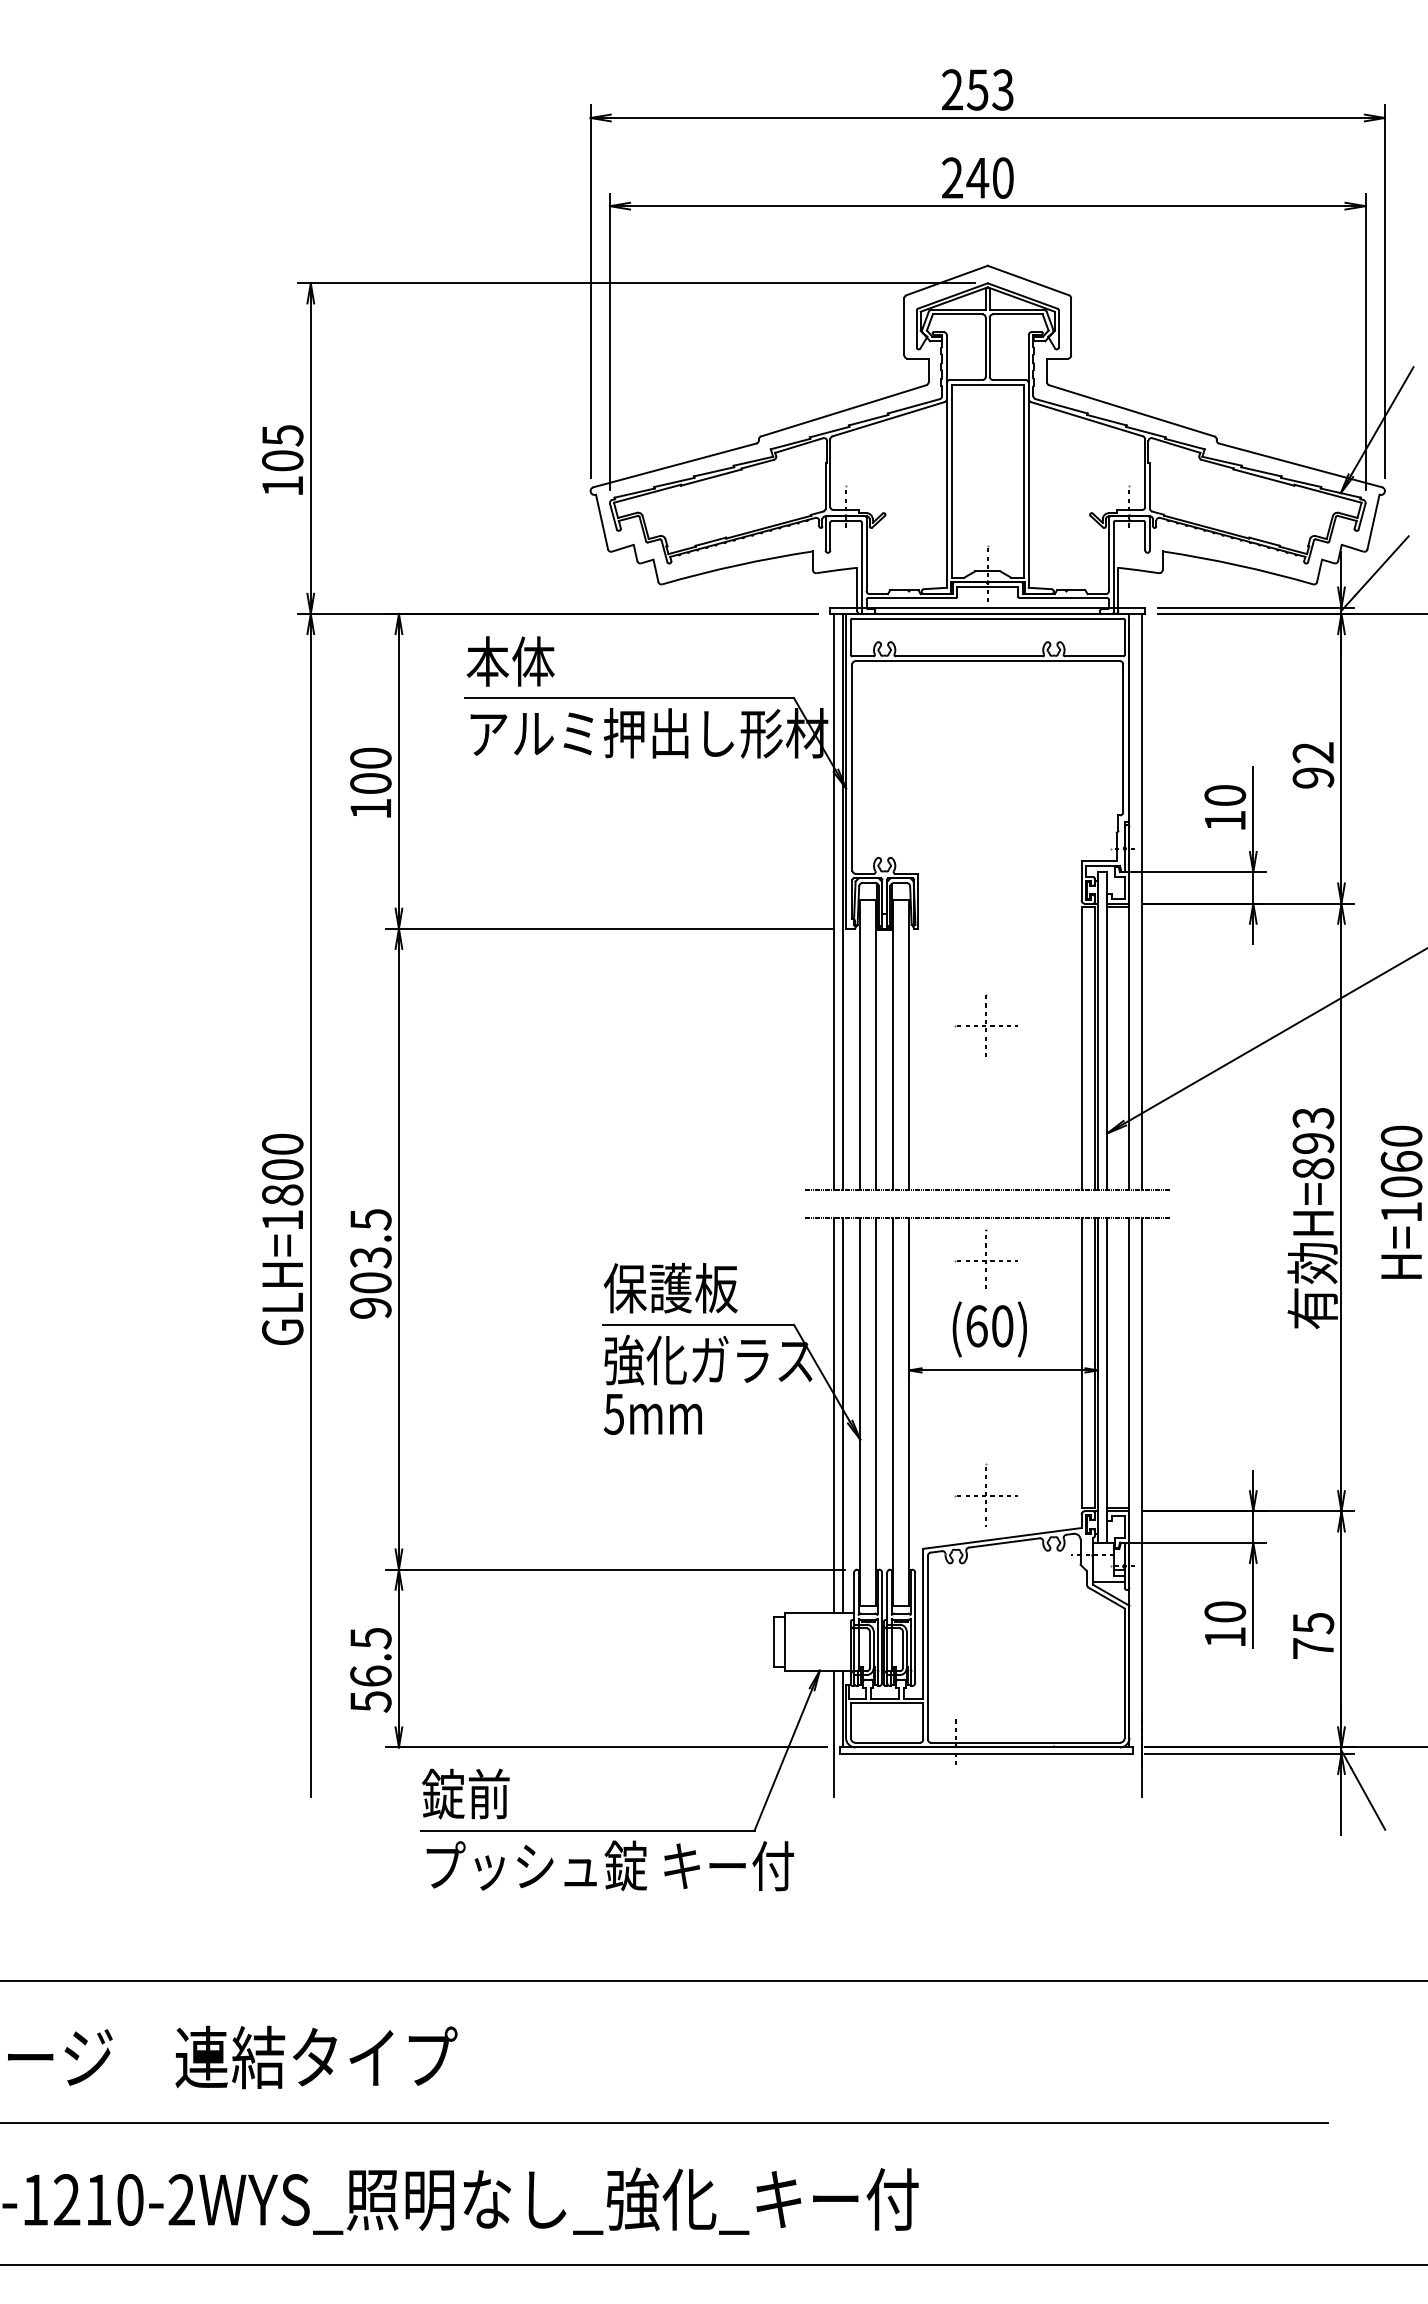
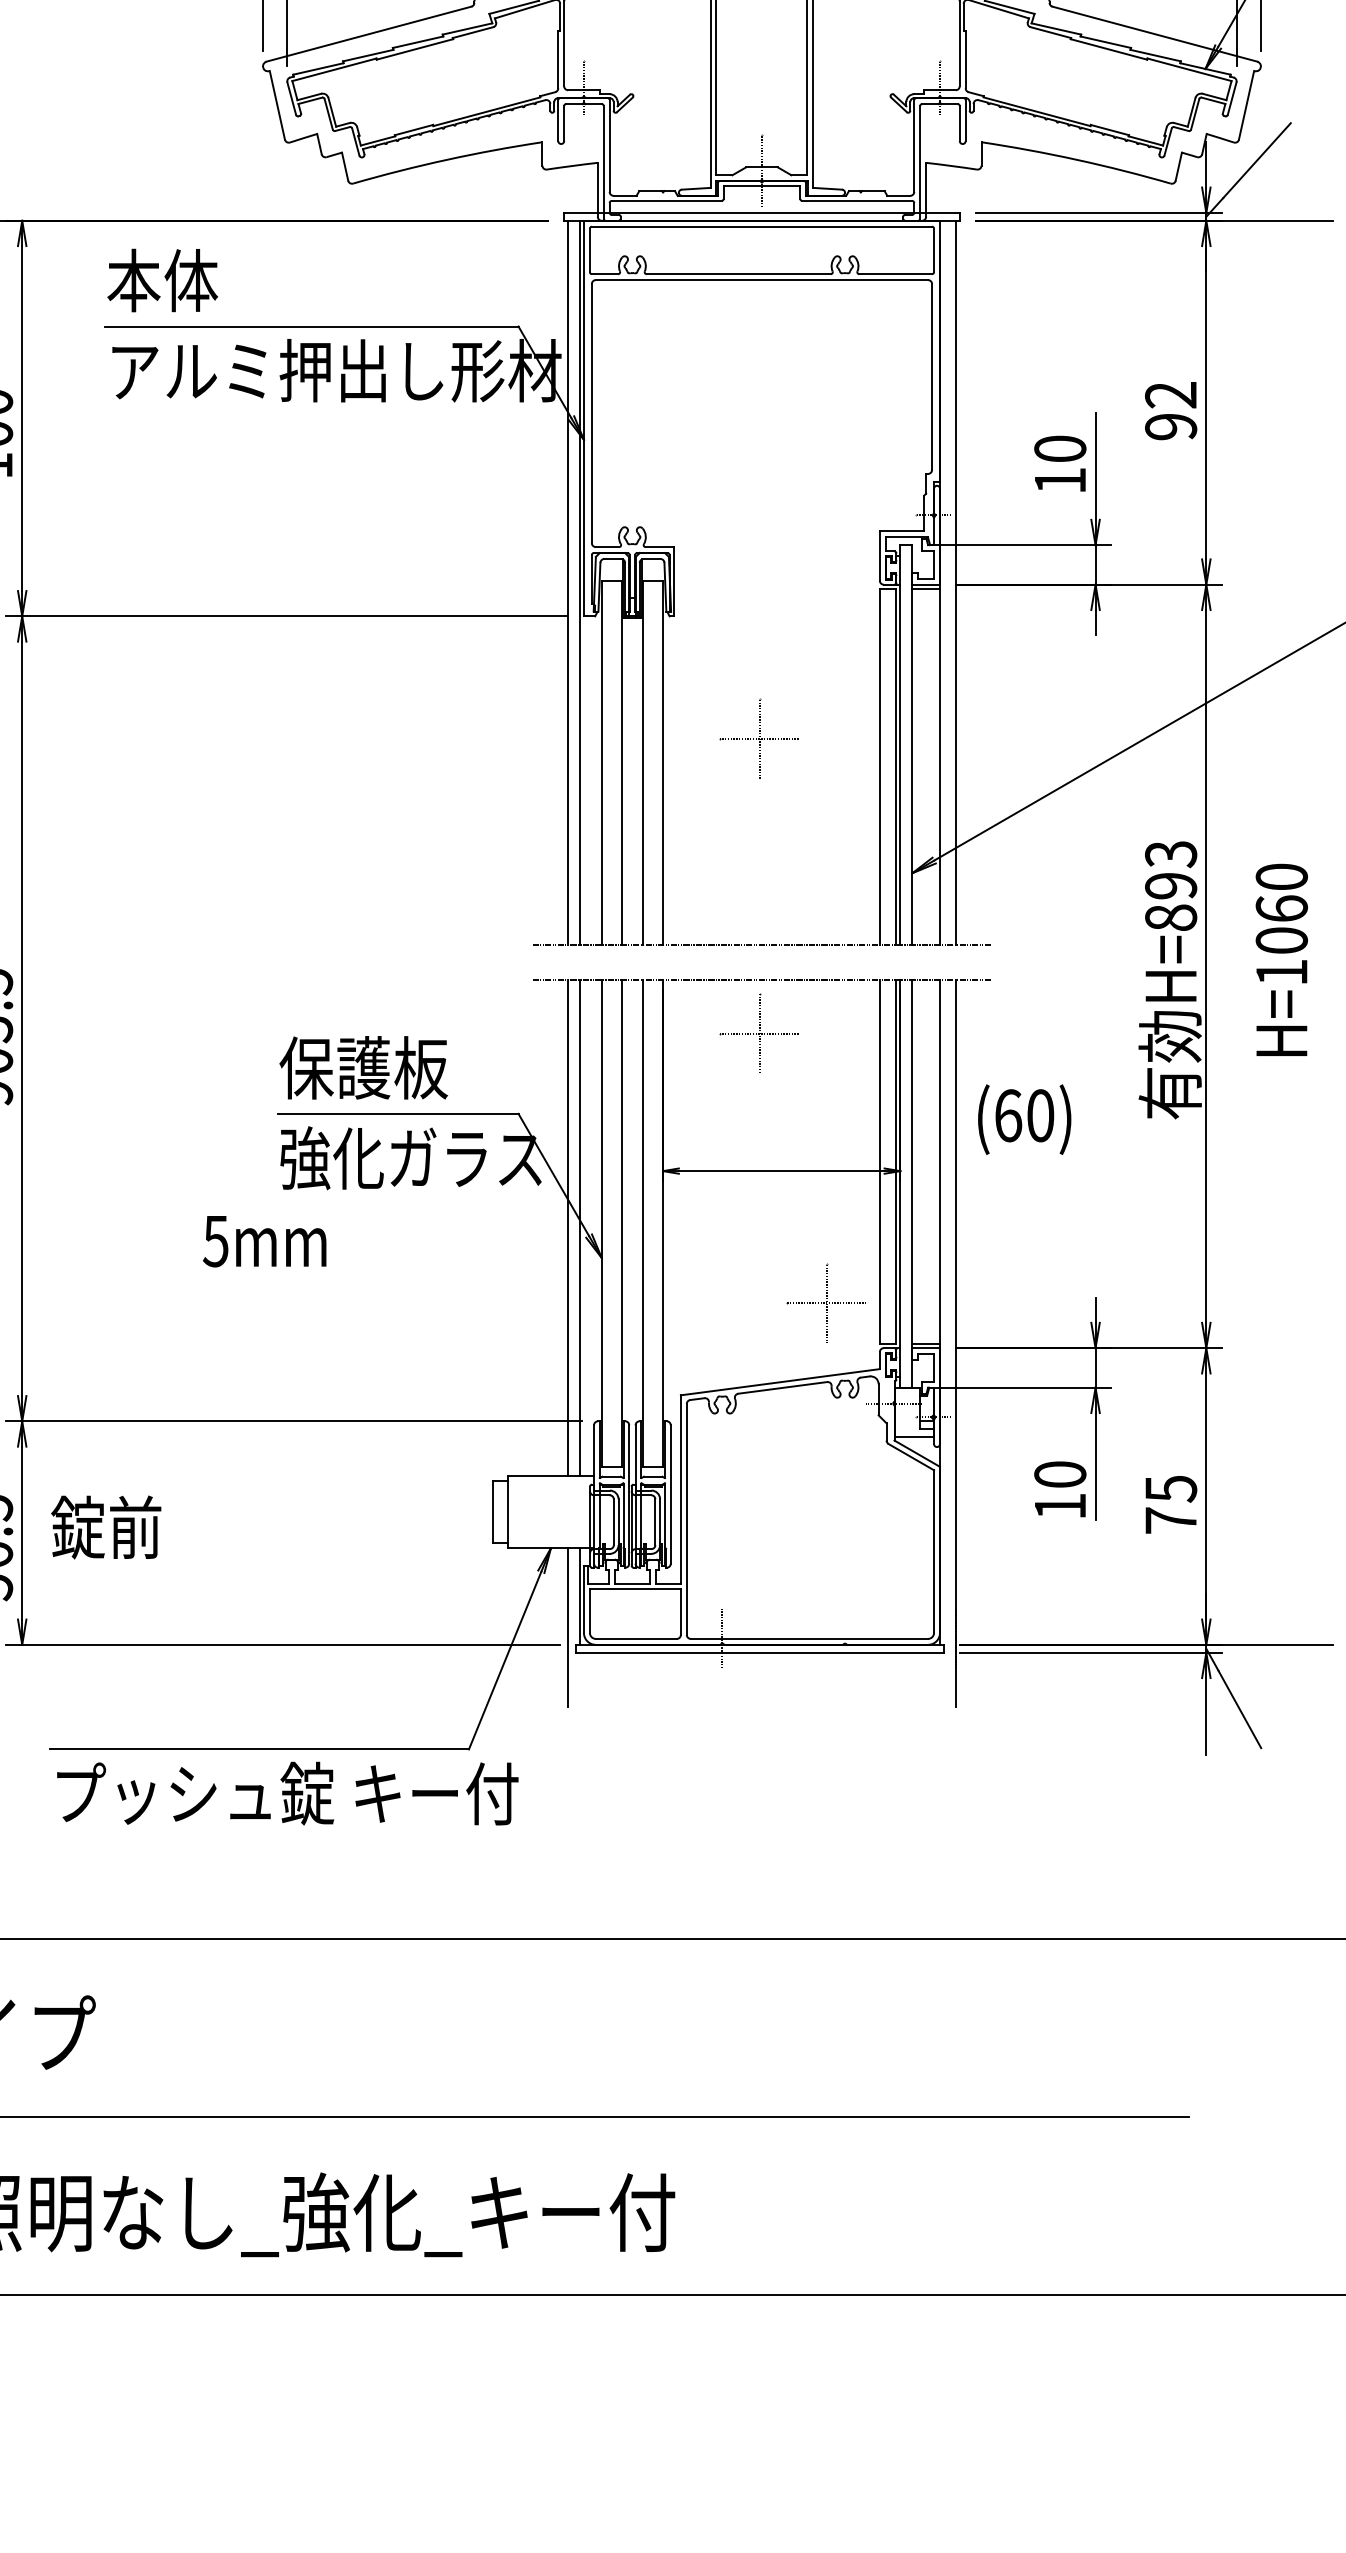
text: (989, 1329) -> (1024, 1119), moved
text: (652, 1414) -> (264, 1241), moved
part: (985, 1494) -> (825, 1301), moved
text: (465, 1793) -> (105, 1526), moved

